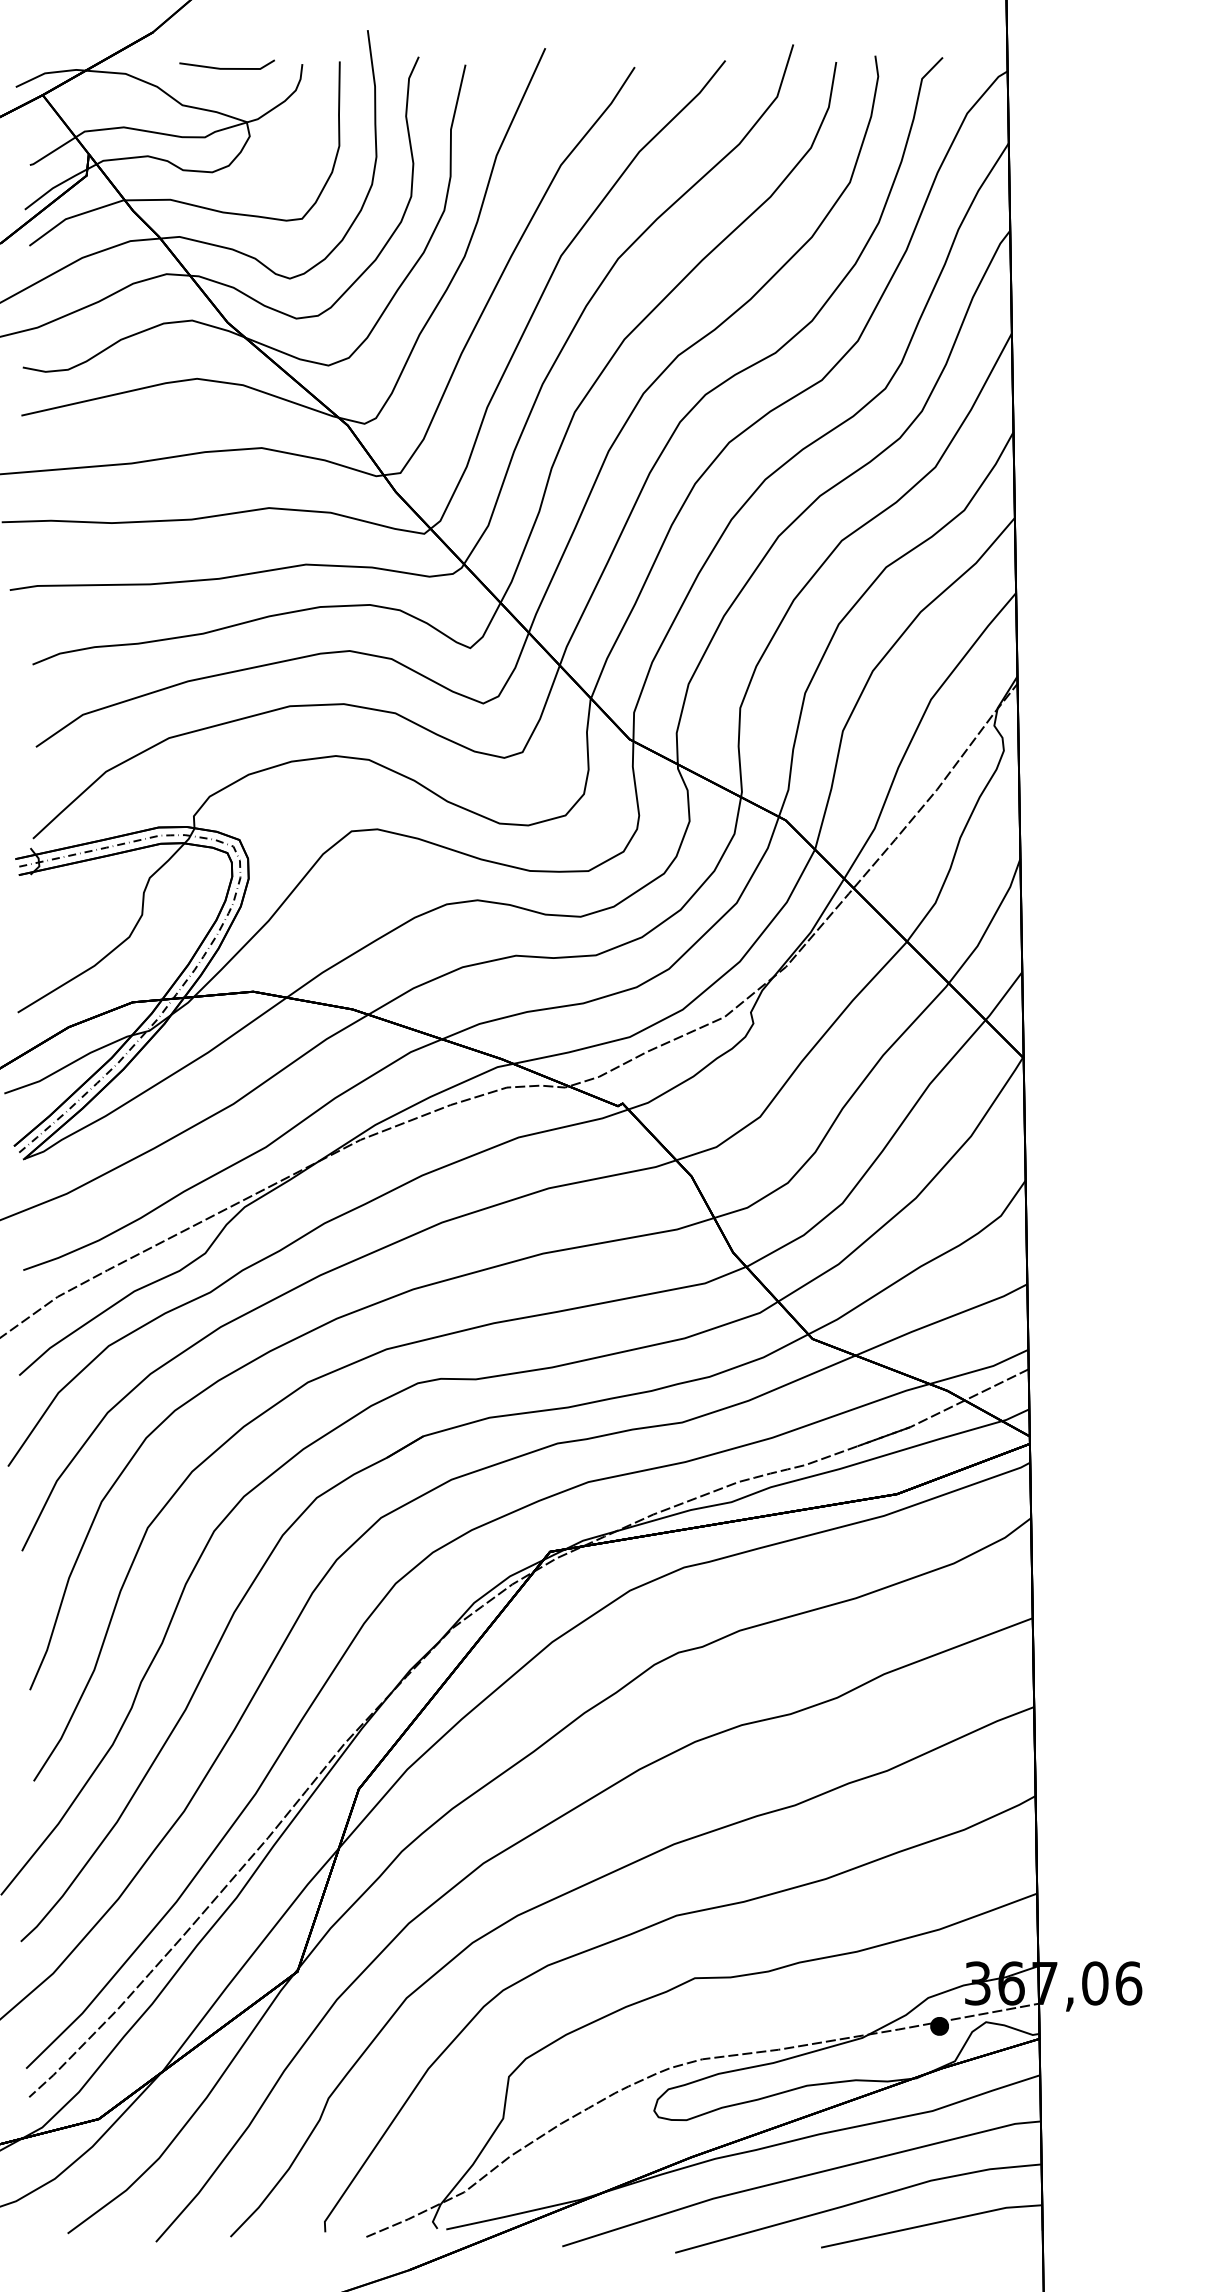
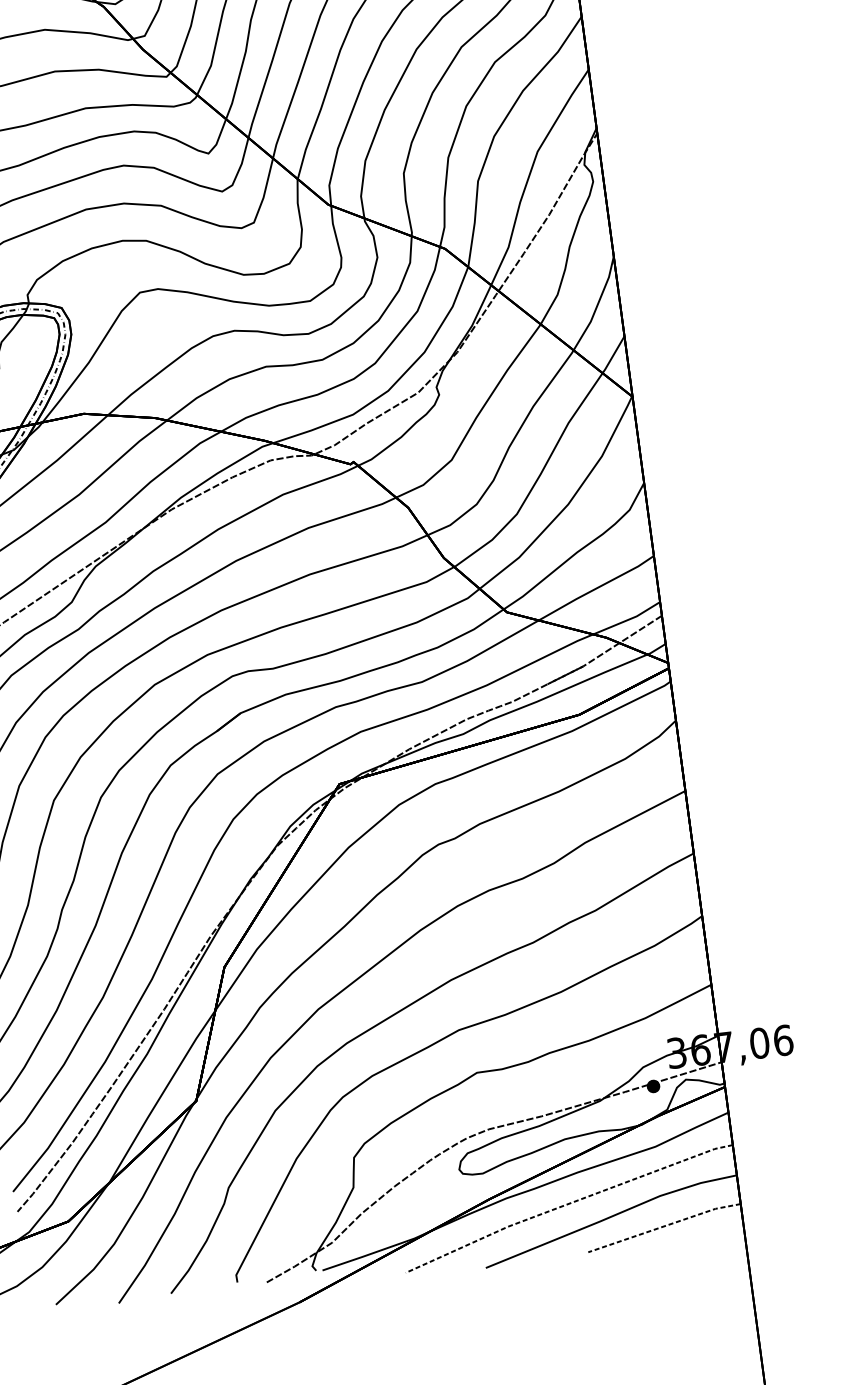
line: (799, 2177) -> (567, 1204), solid -> dashed
line: (932, 2223) -> (664, 1226), solid -> dashed

